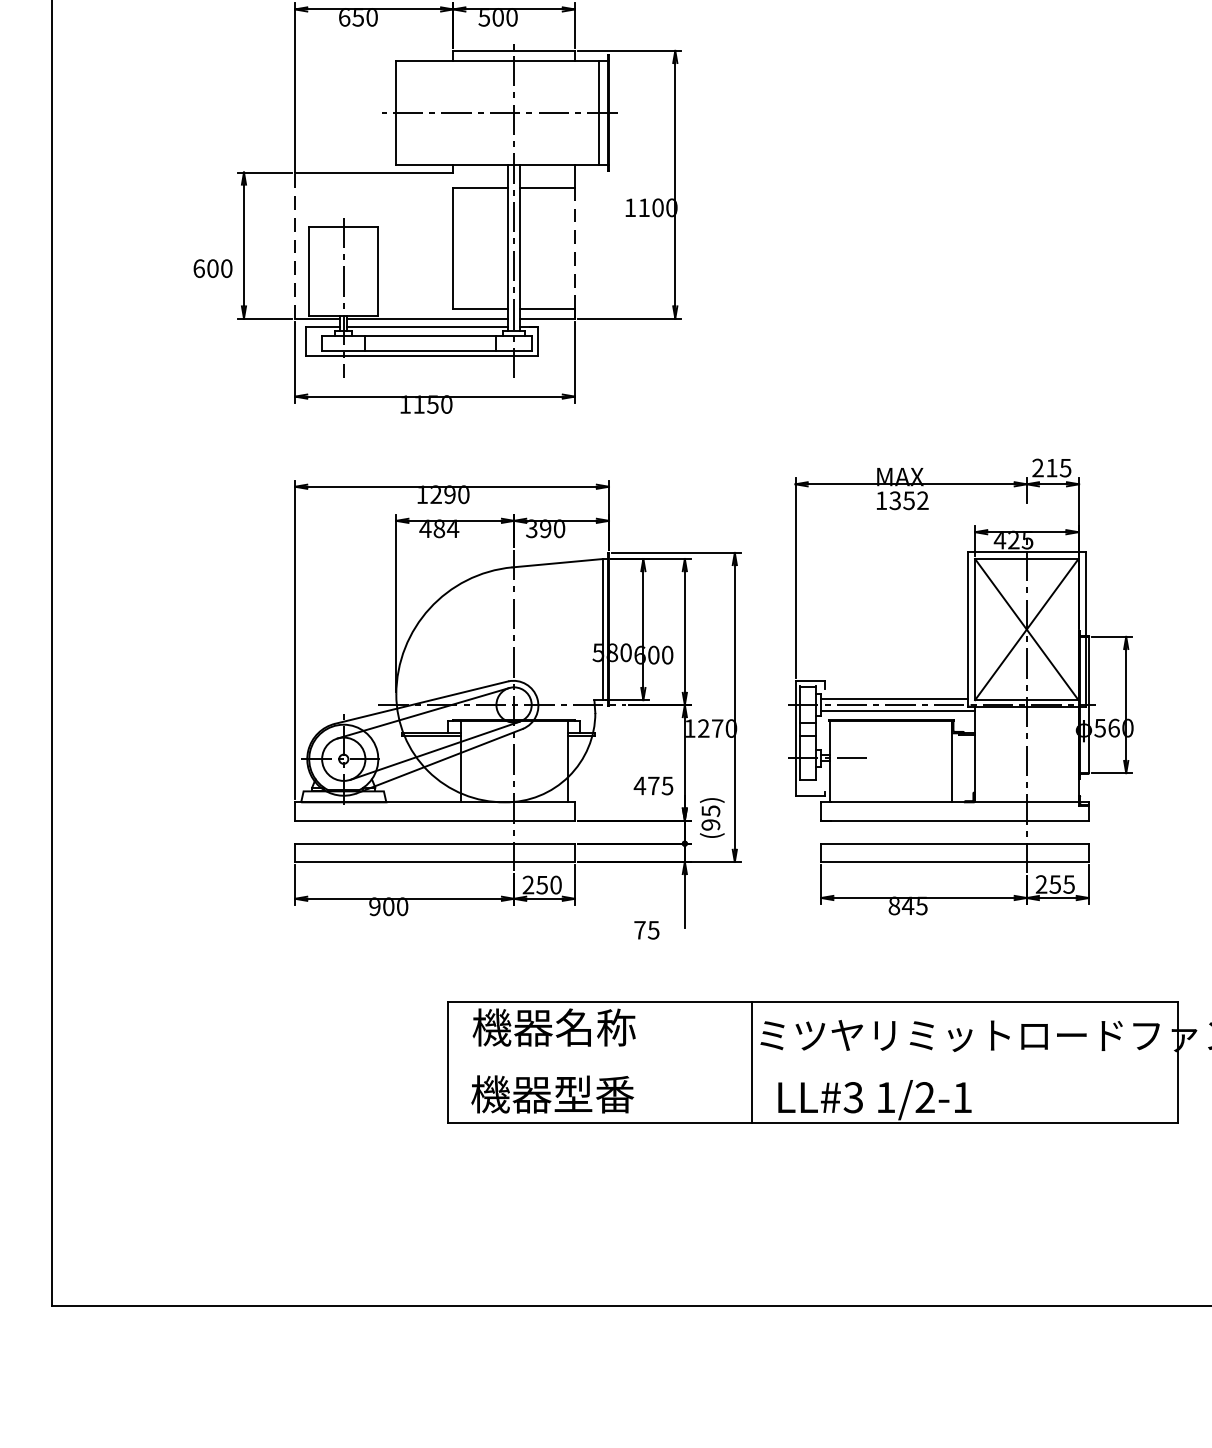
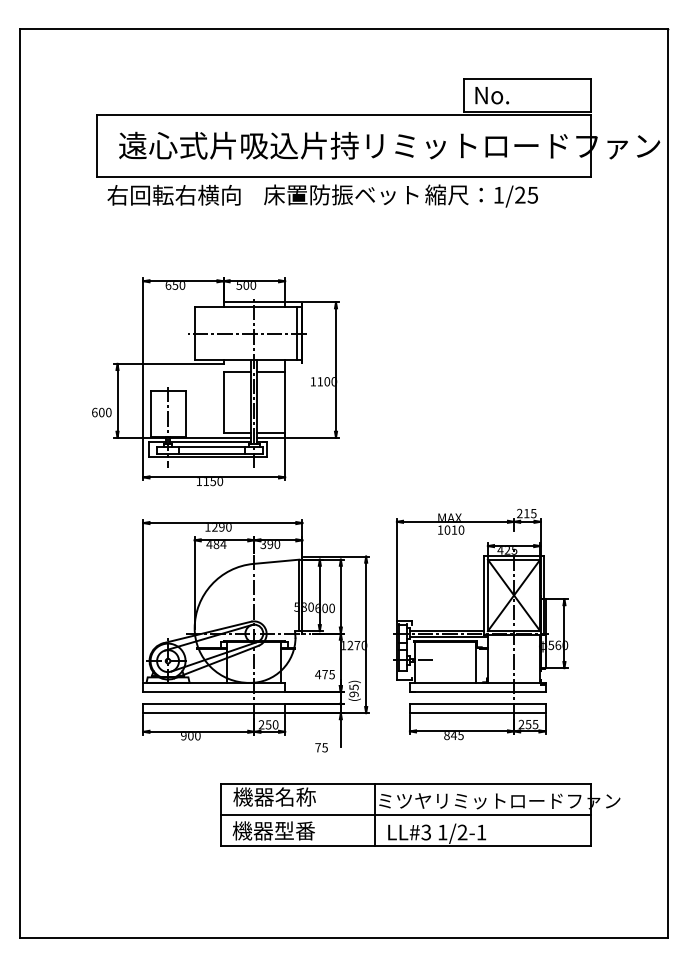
line: (295, 244) -> (143, 400), dashed -> solid
line: (575, 248) -> (285, 402), dashed -> solid
text: (909, 499) -> (454, 529), 1352 -> 1010
line: (812, 1062) -> (405, 814), added

